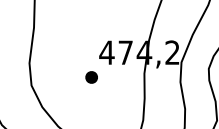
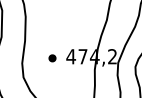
part: (91, 77) -> (52, 58), moved

